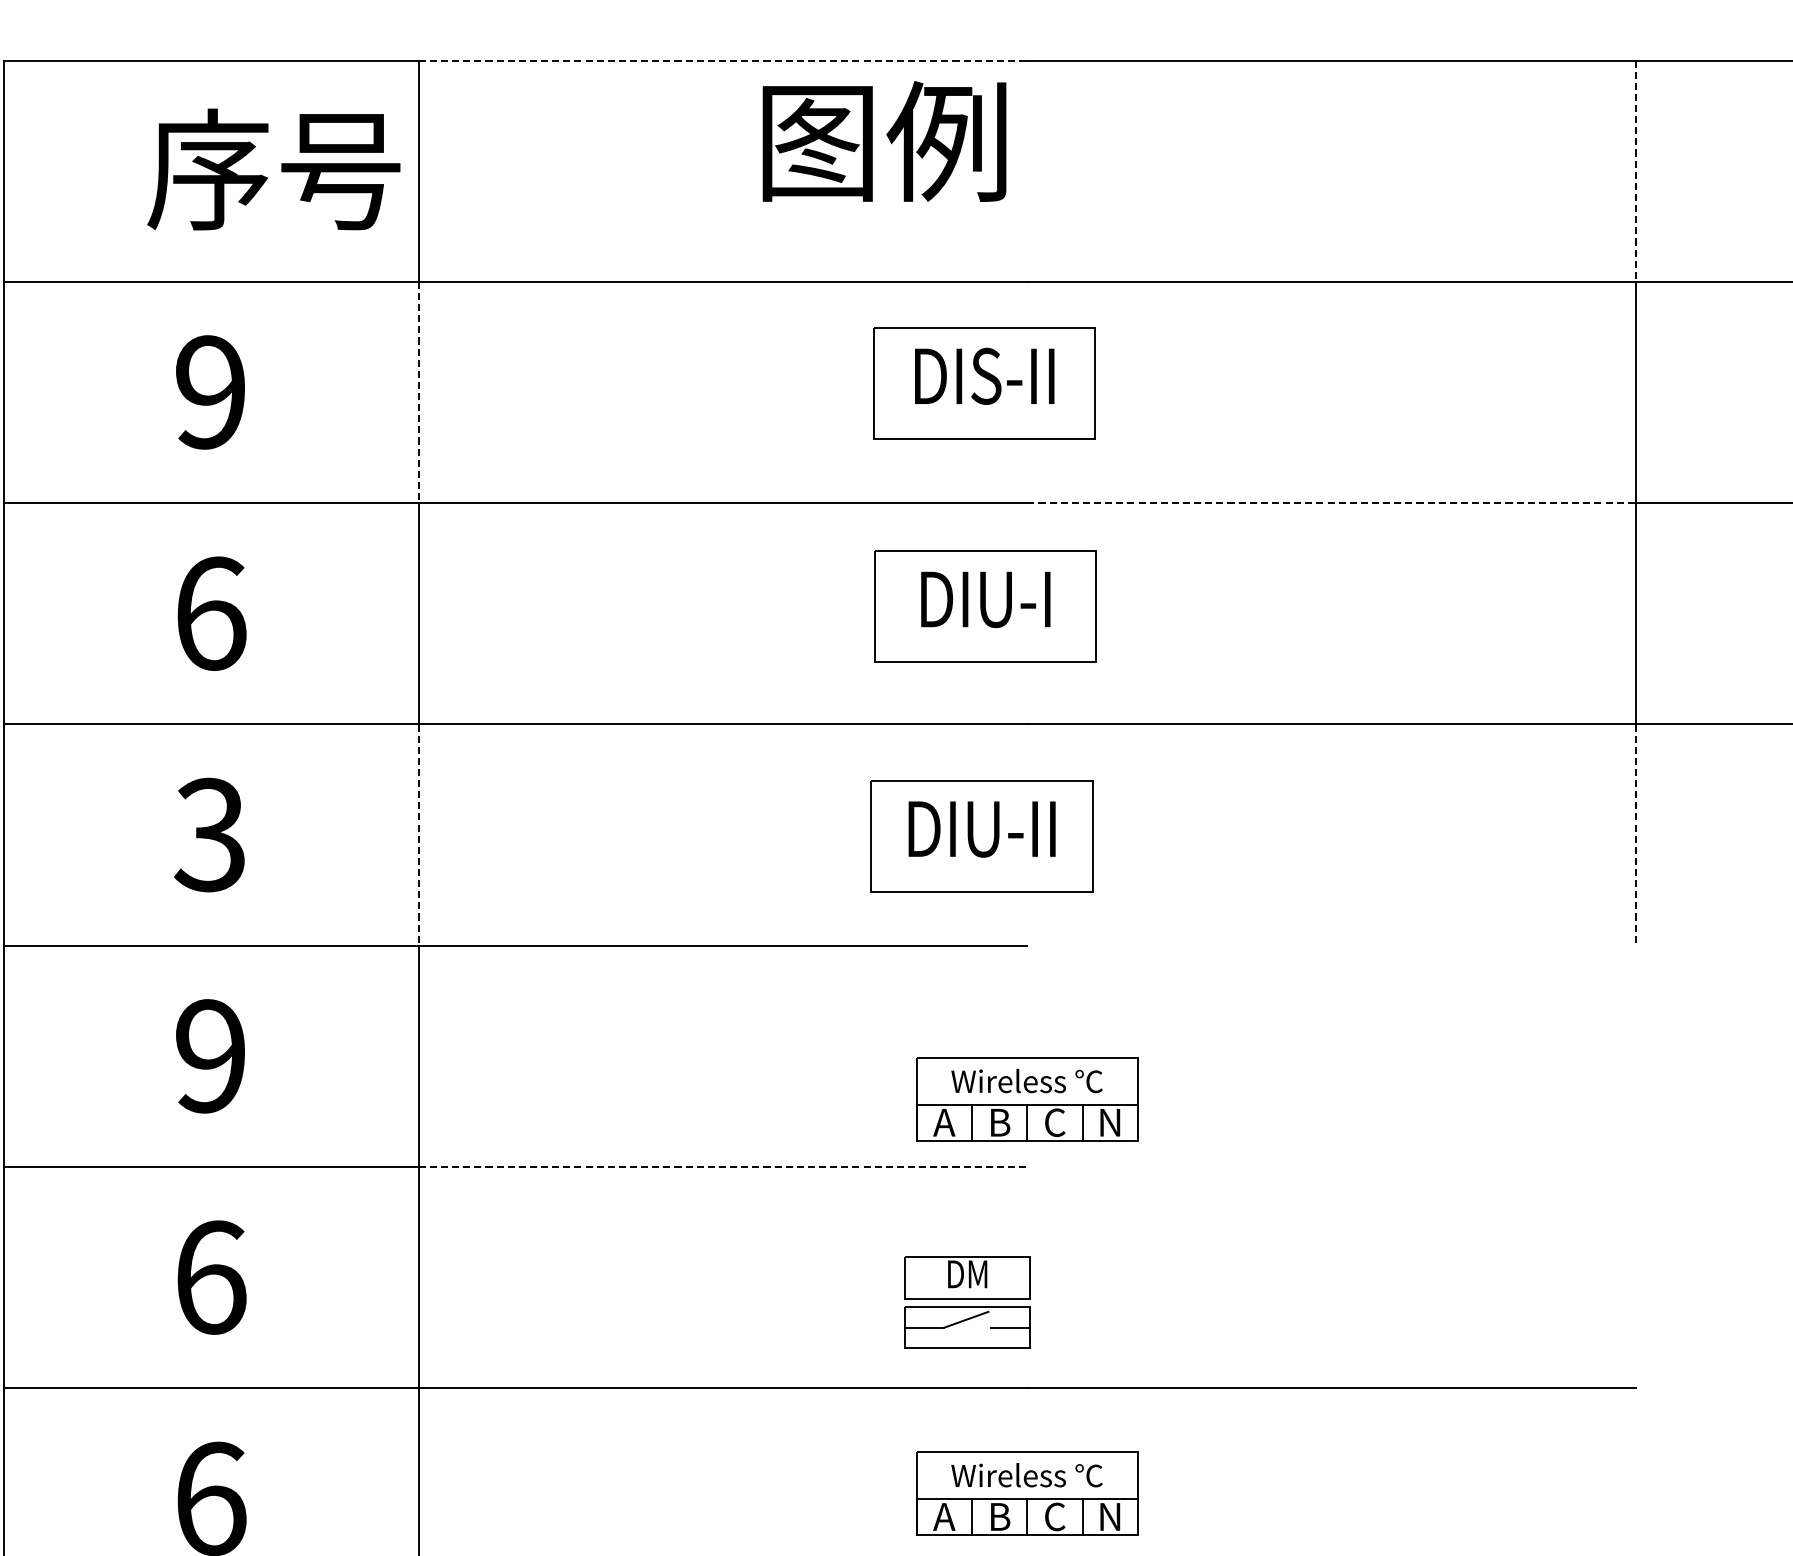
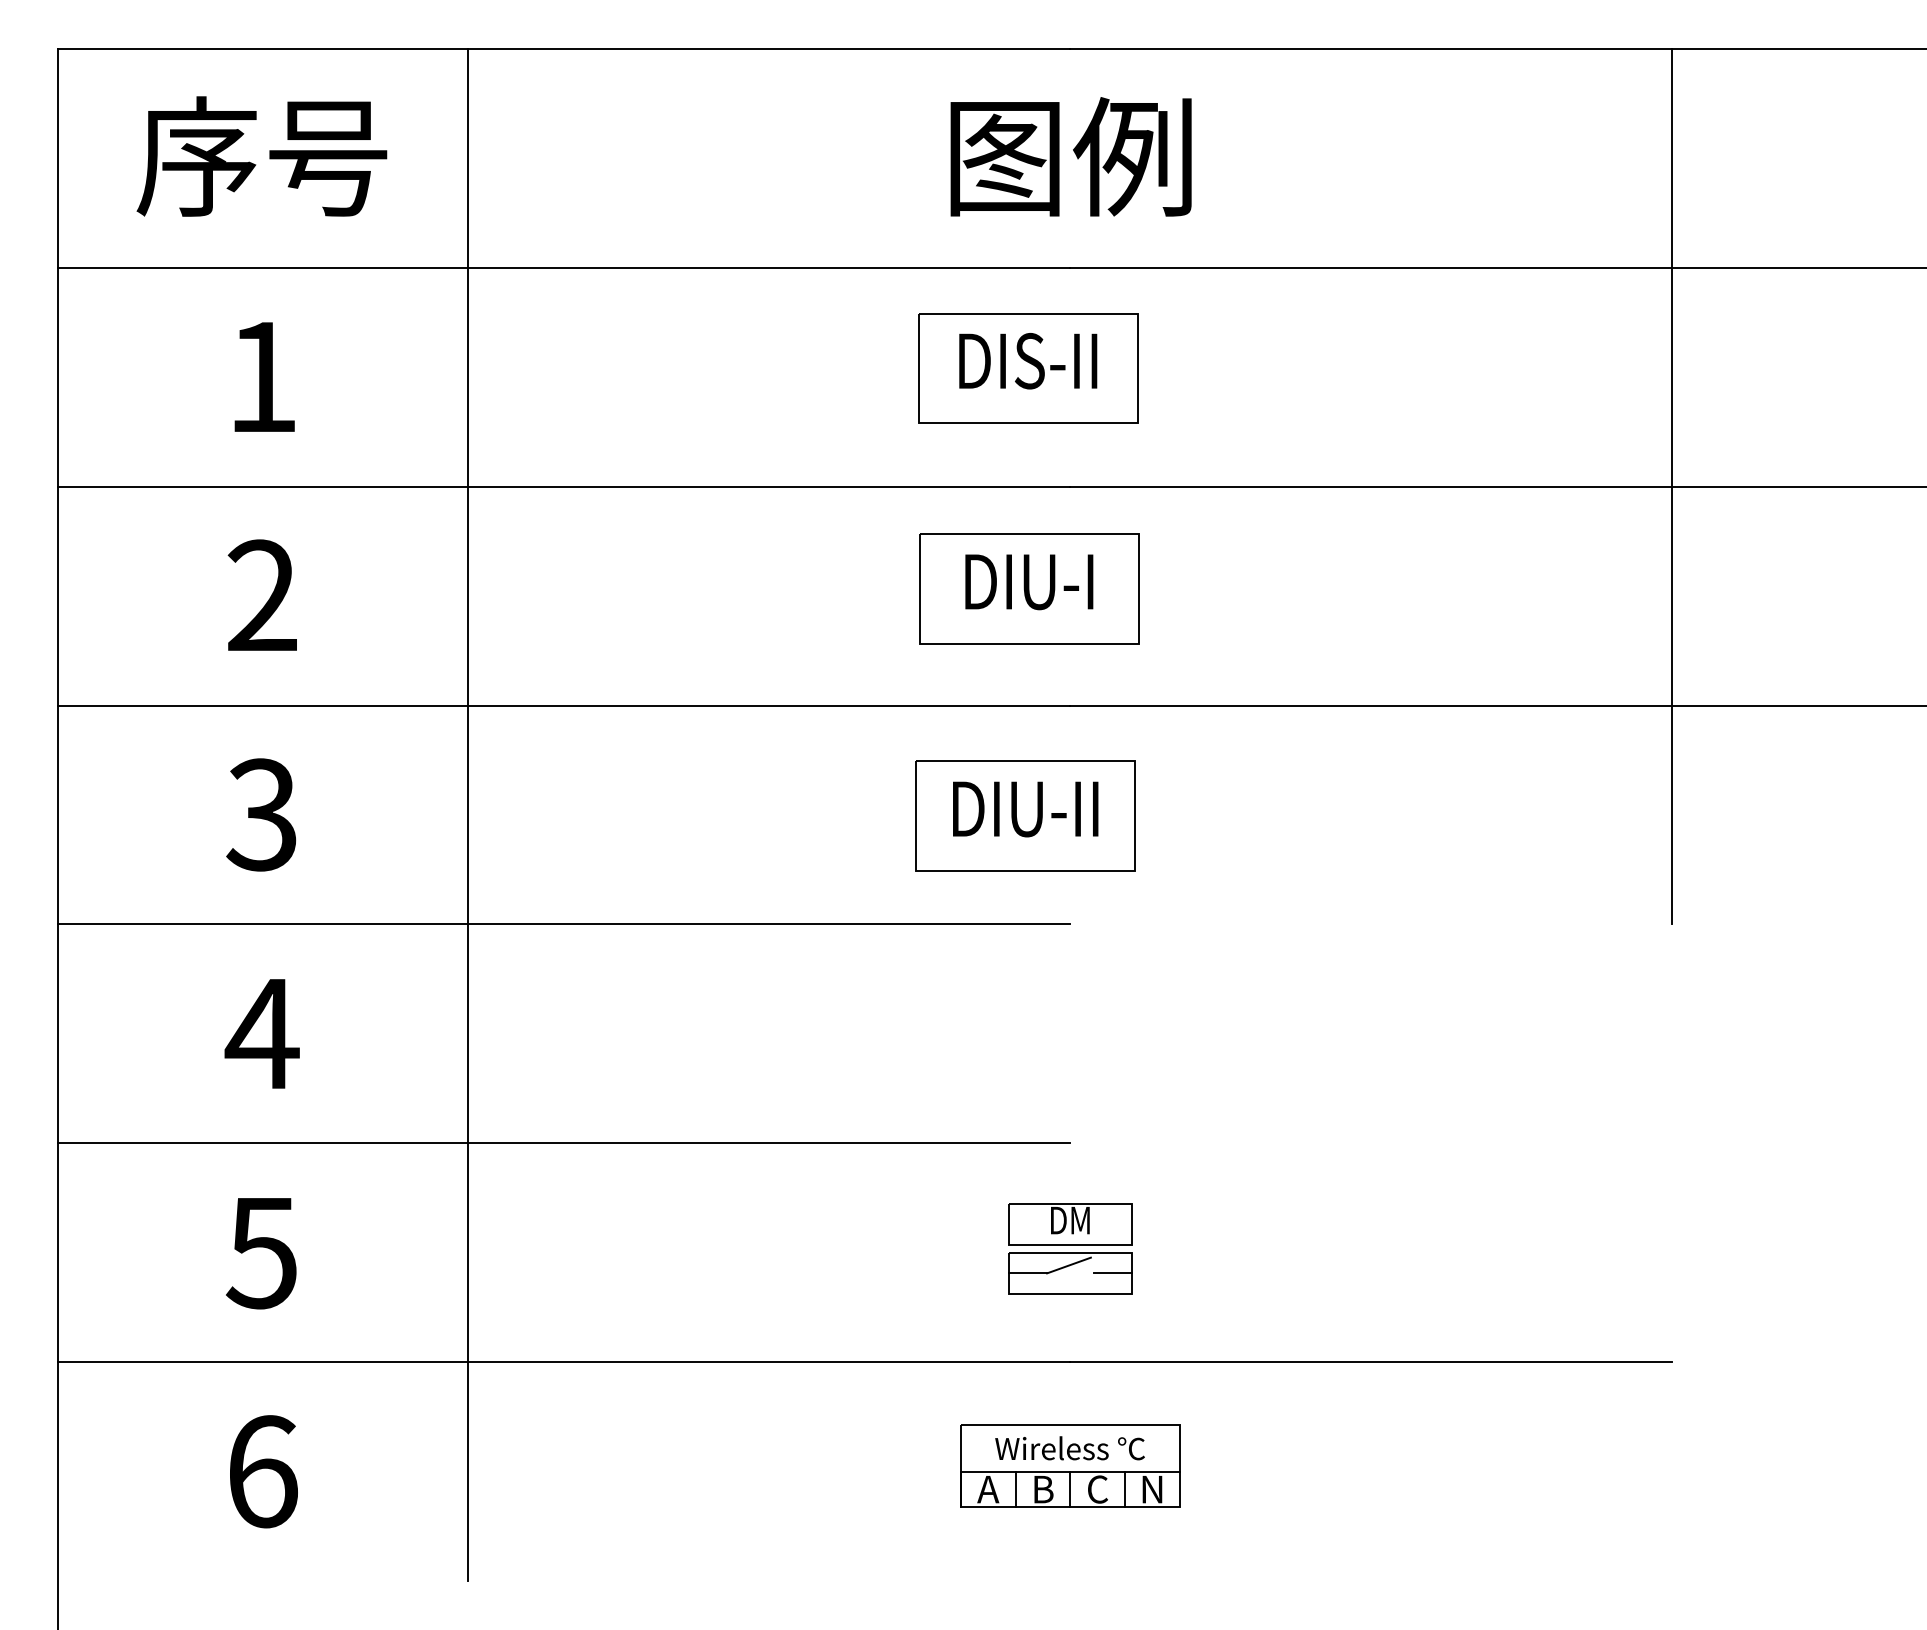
line: (723, 60) -> (769, 48), dashed -> solid
text: (883, 141) -> (1070, 156), moved
text: (273, 169) -> (261, 156), moved
line: (1635, 171) -> (1672, 158), dashed -> solid
text: (210, 391) -> (262, 376), 9 -> 1
line: (418, 392) -> (468, 377), dashed -> solid
line: (1331, 503) -> (1371, 486), dashed -> solid
text: (210, 613) -> (262, 595), 6 -> 2
line: (418, 835) -> (468, 815), dashed -> solid
line: (1635, 835) -> (1672, 815), dashed -> solid
text: (209, 1055) -> (261, 1033), 9 -> 4
part: (1027, 1098) -> (1070, 1075), removed
line: (723, 1167) -> (769, 1143), dashed -> solid
text: (209, 1277) -> (261, 1252), 6 -> 5
part: (967, 1302) -> (1070, 1248), moved

